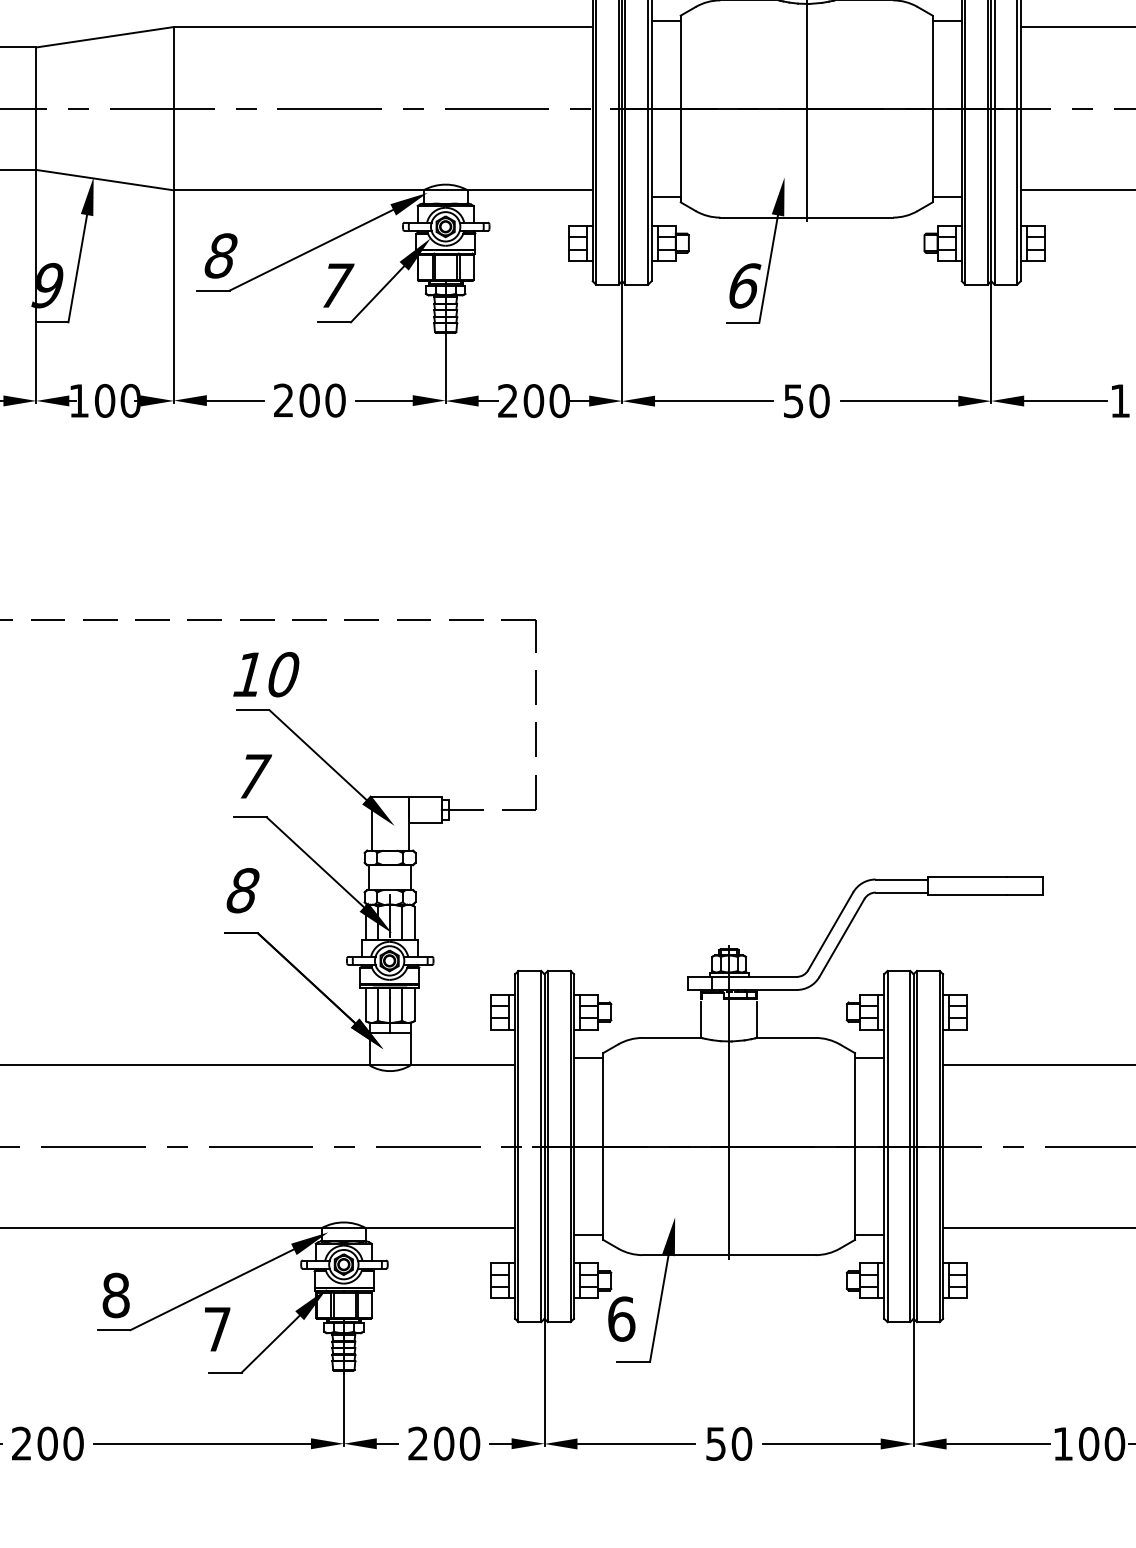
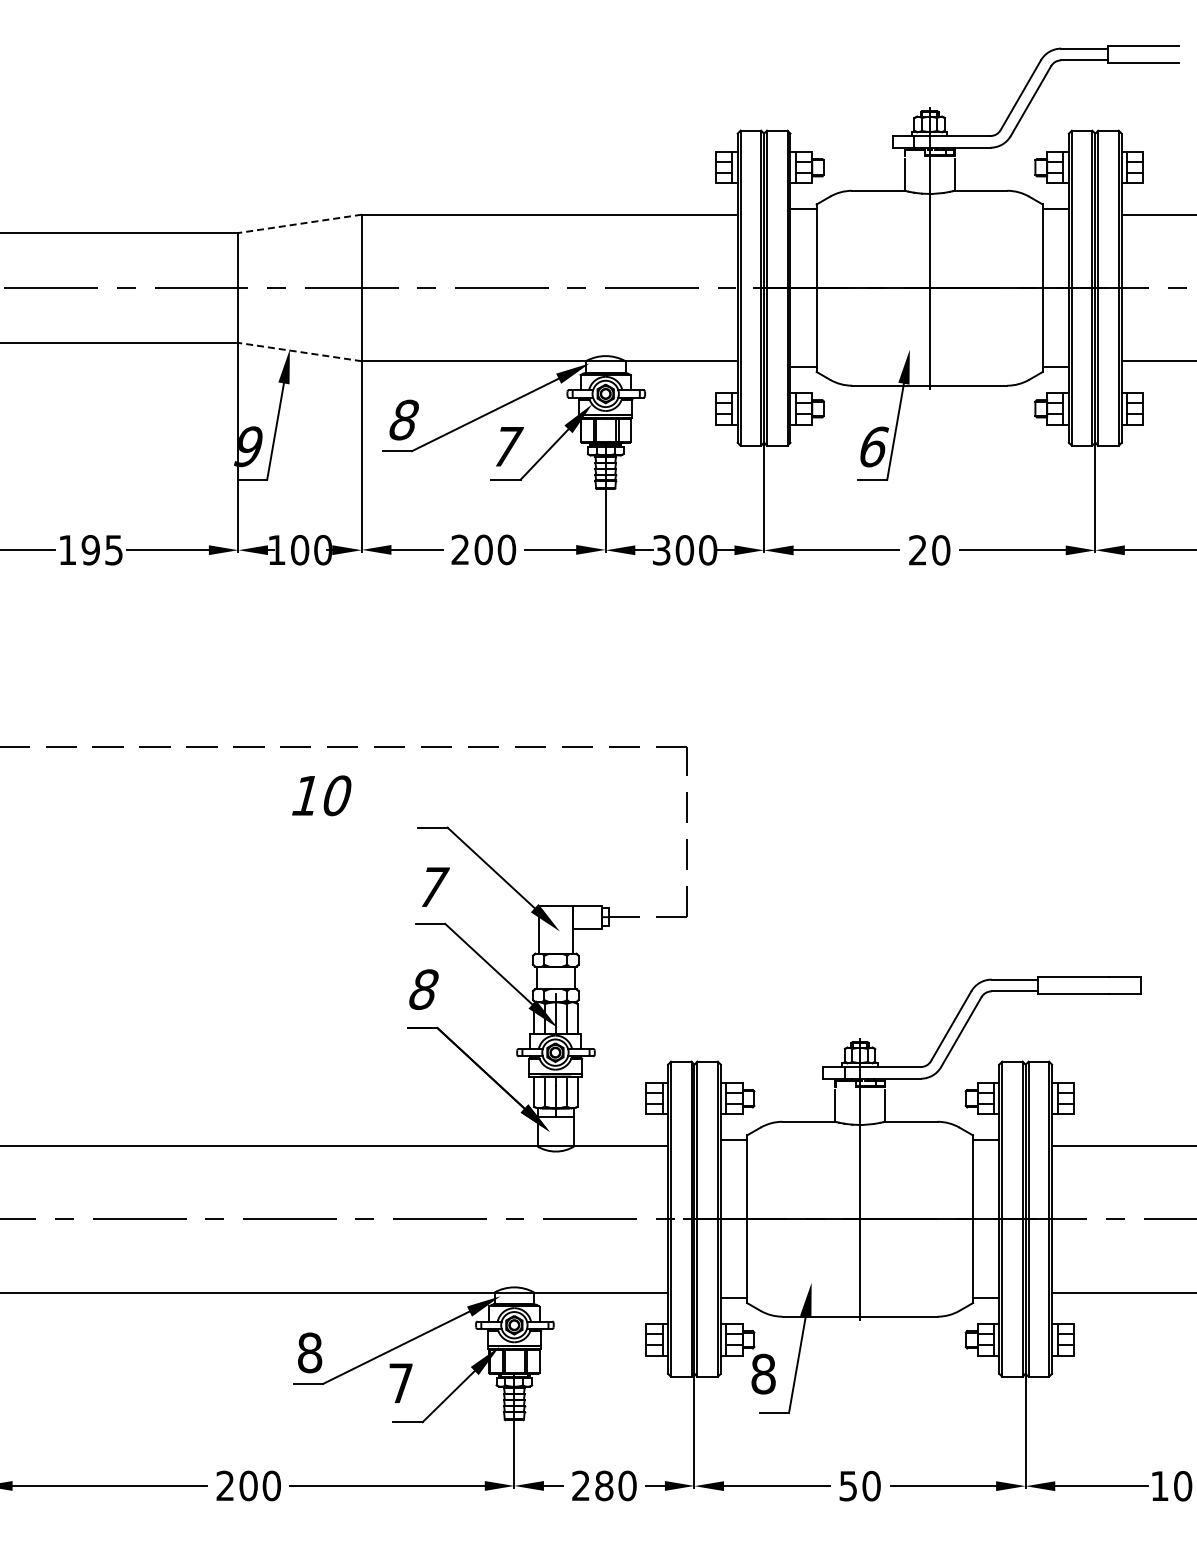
line: (104, 36) -> (299, 223), solid -> dashed
line: (104, 180) -> (299, 352), solid -> dashed
text: (507, 401) -> (661, 550), 200 -> 300
text: (793, 401) -> (917, 550), 50 -> 20
text: (265, 674) -> (321, 795), moved
text: (621, 1318) -> (763, 1373), 6 -> 8
text: (444, 1443) -> (604, 1485), 200 -> 280

